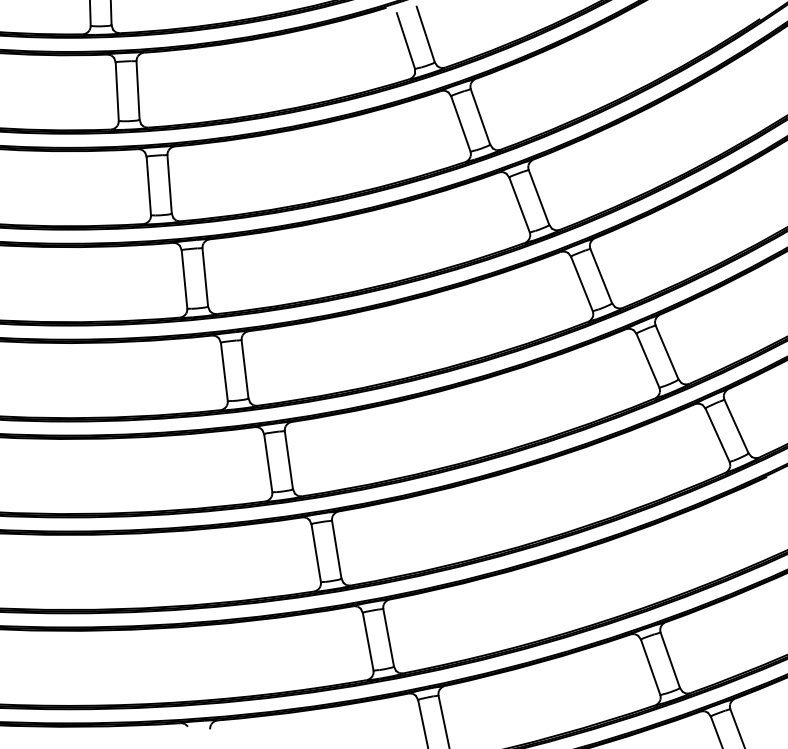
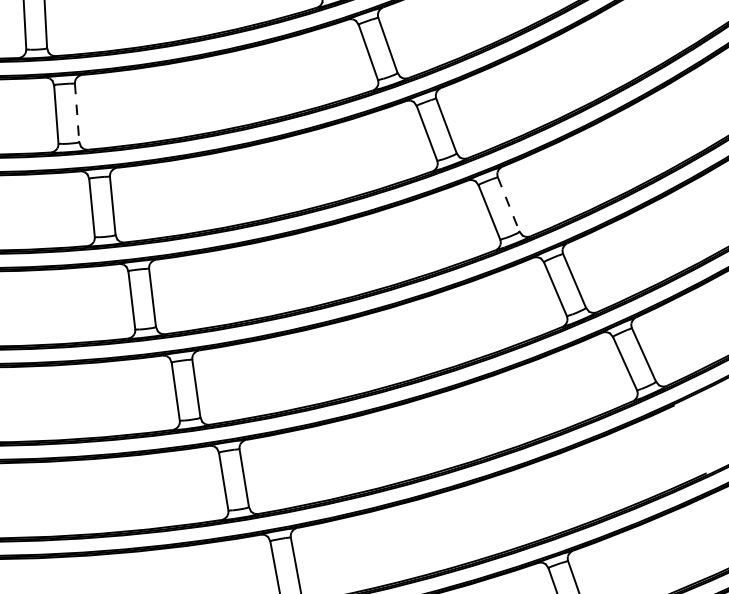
line: (169, 184) -> (76, 112), solid -> dashed
line: (601, 276) -> (508, 204), solid -> dashed

